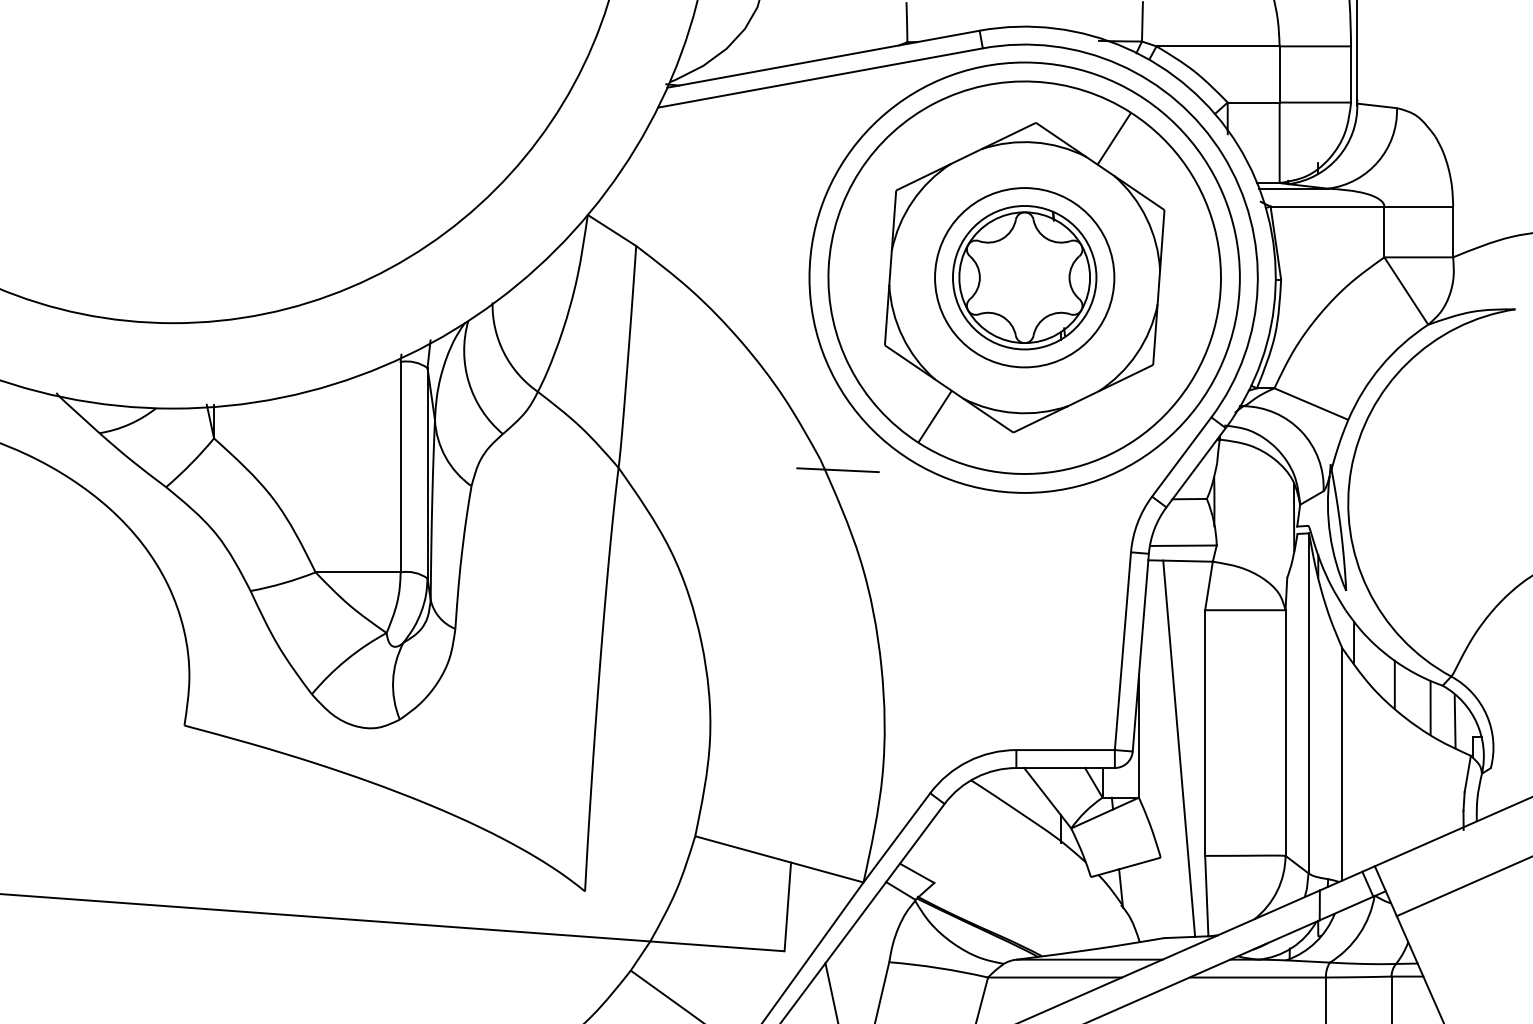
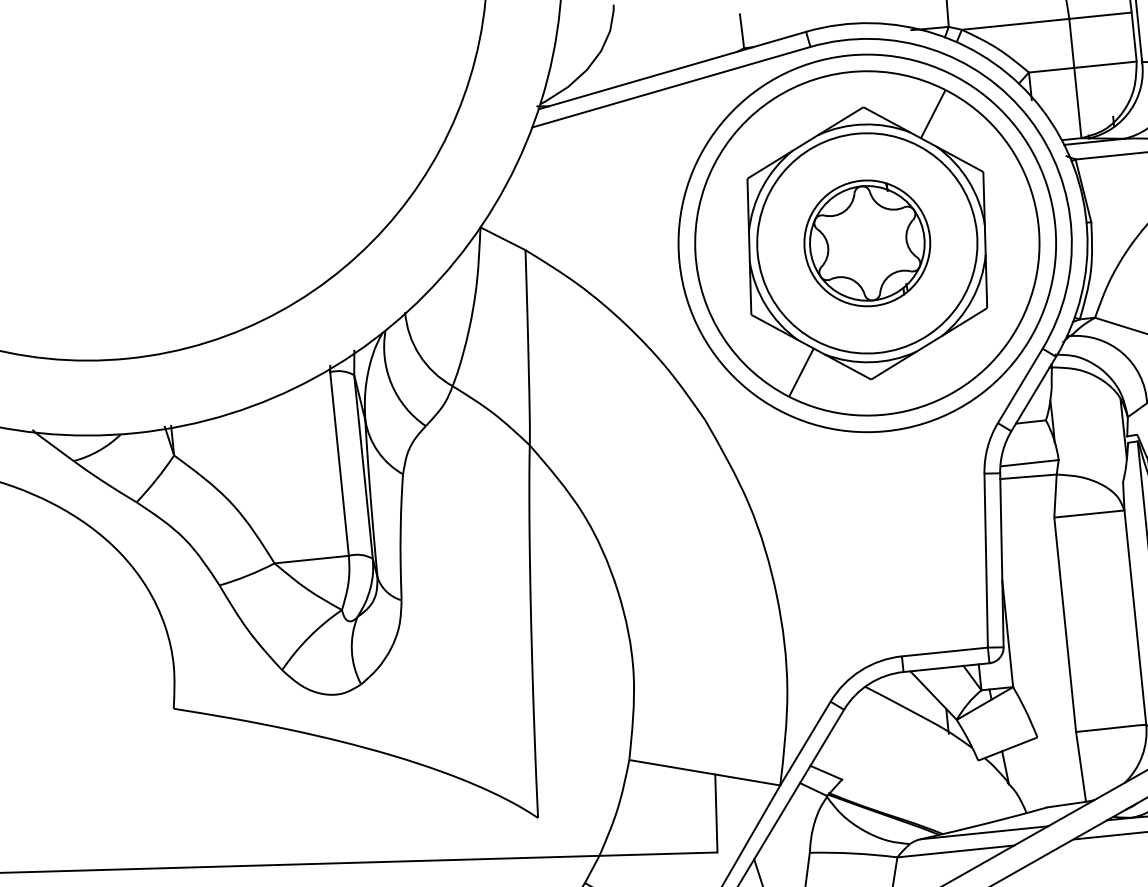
circle: (1024, 277) -> (867, 243), size x1.4
line: (837, 470) -> (721, 428), removed
line: (1179, 748) -> (1044, 640), removed

